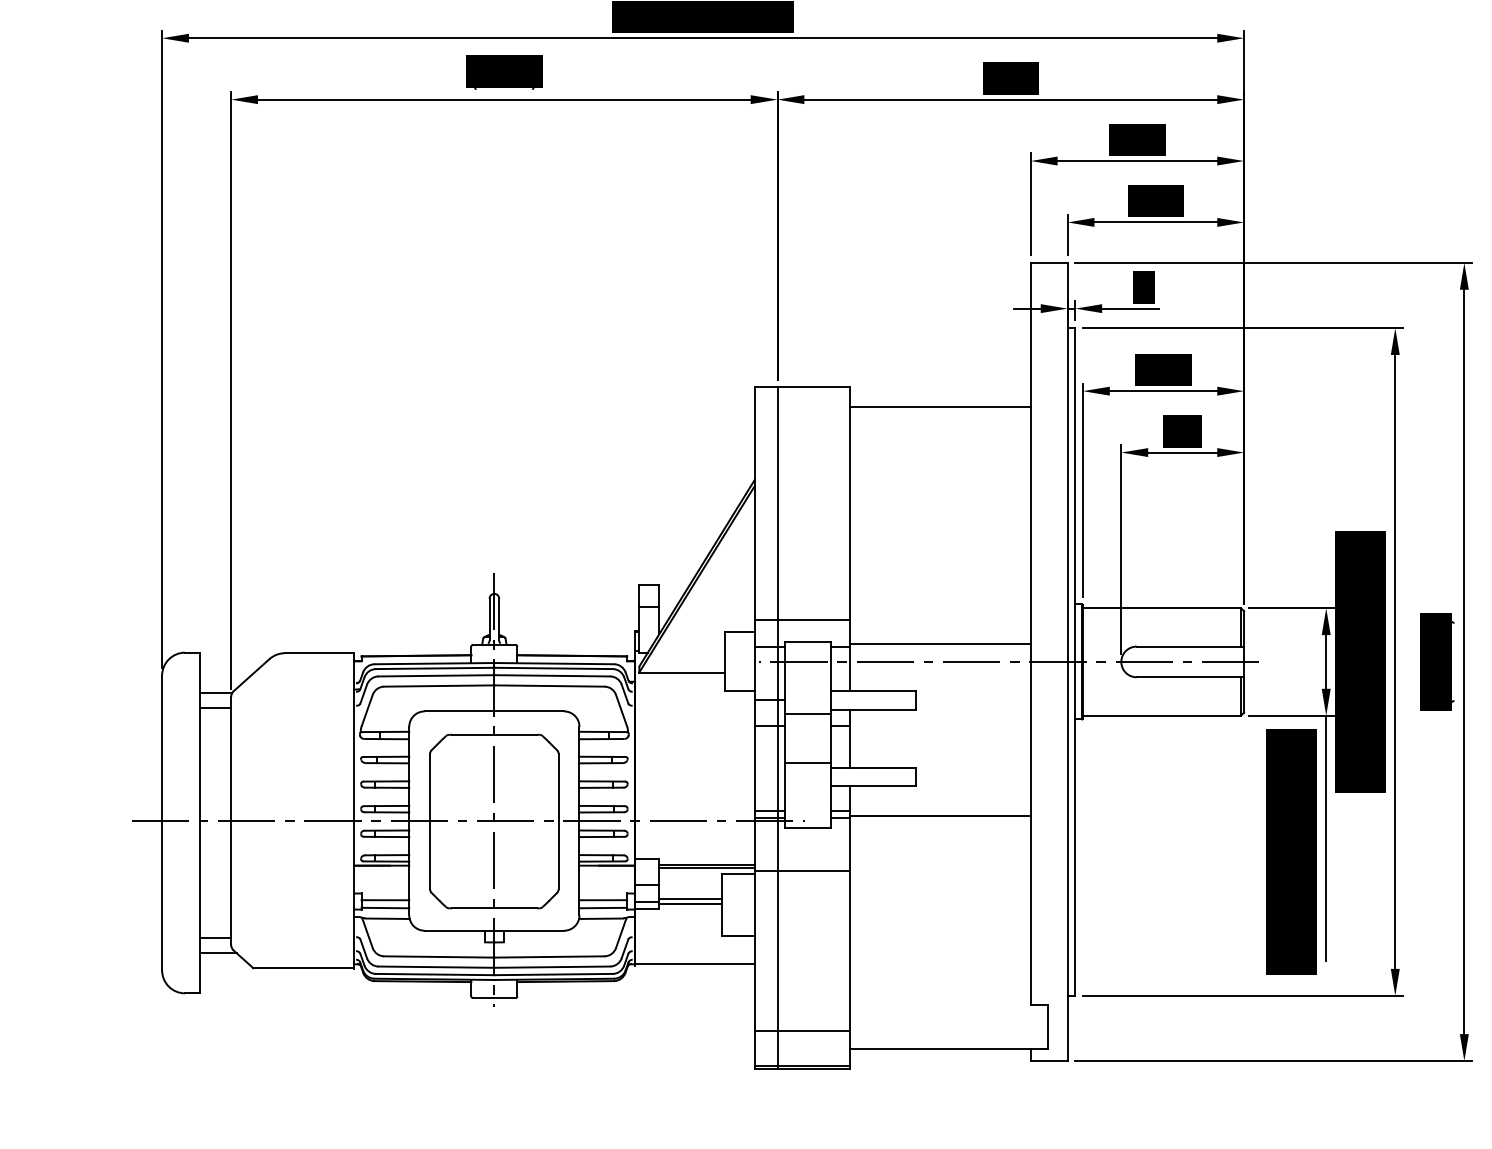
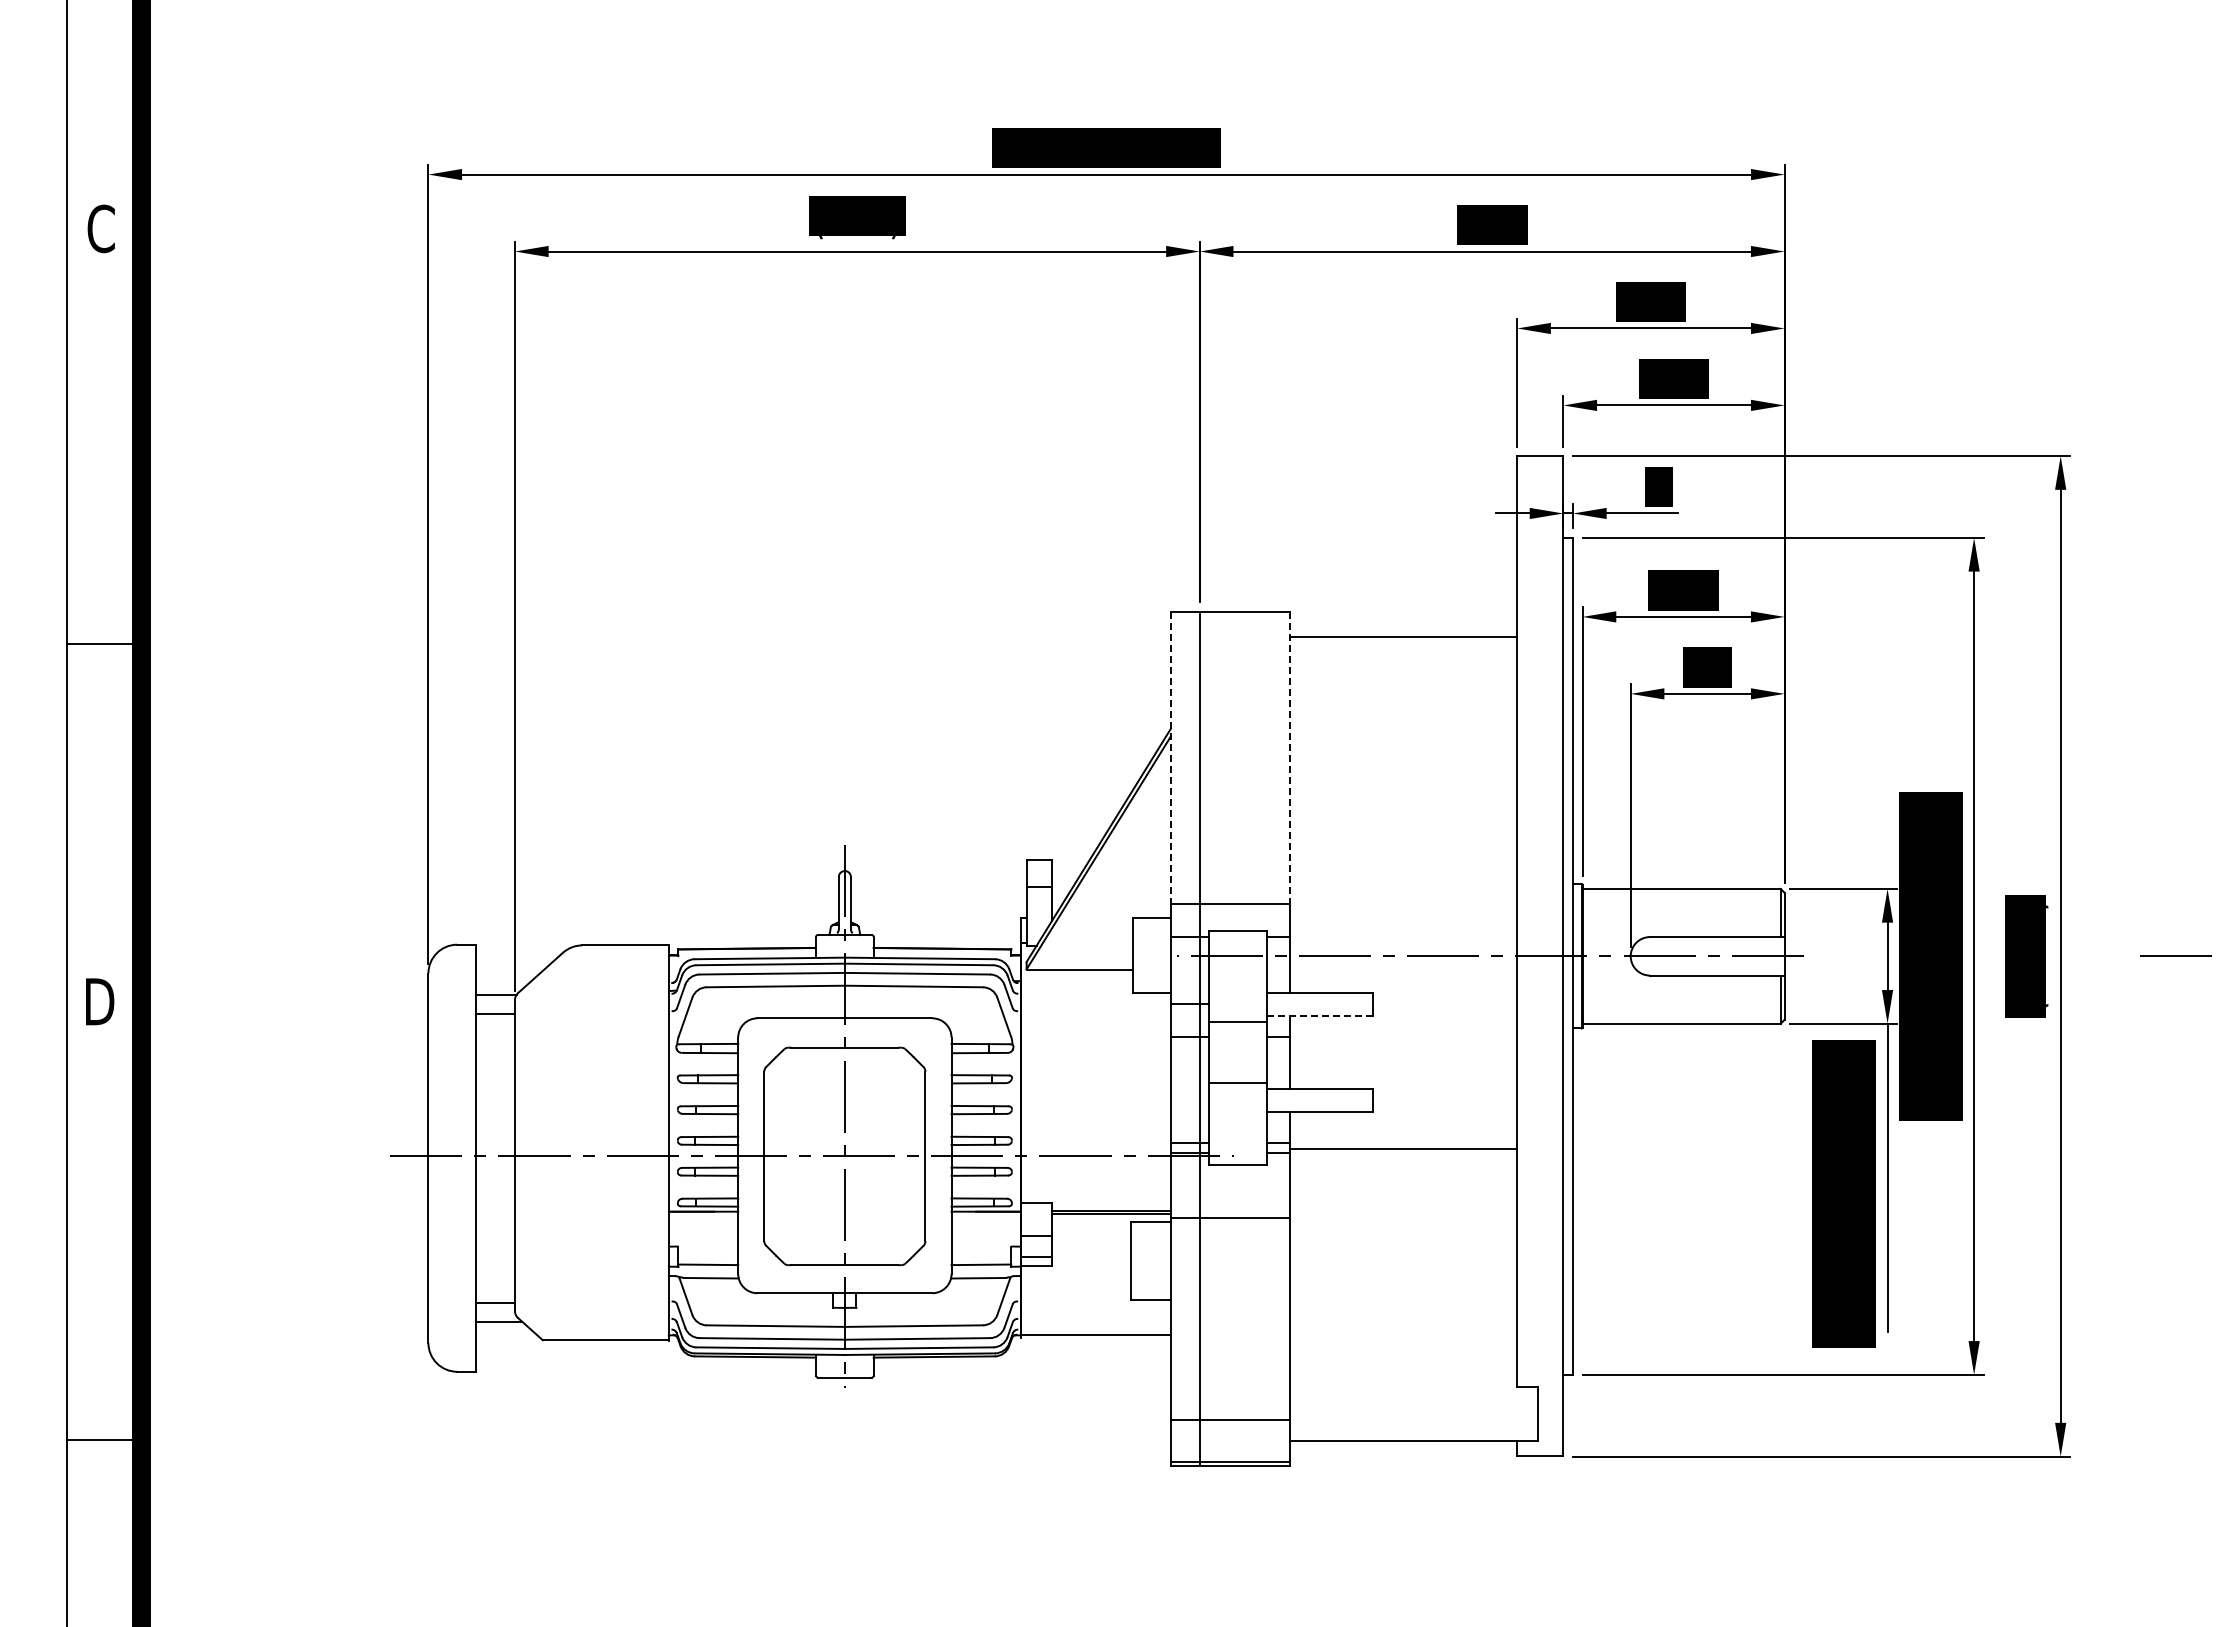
line: (754, 504) -> (1170, 758), solid -> dashed
line: (849, 504) -> (1290, 758), solid -> dashed
line: (940, 643) -> (1403, 933), removed
line: (873, 709) -> (1320, 1015), solid -> dashed
line: (385, 899) -> (708, 1254), removed
line: (603, 899) -> (981, 1254), removed
line: (690, 899) -> (1090, 1253), removed
line: (690, 904) -> (1090, 1260), removed

